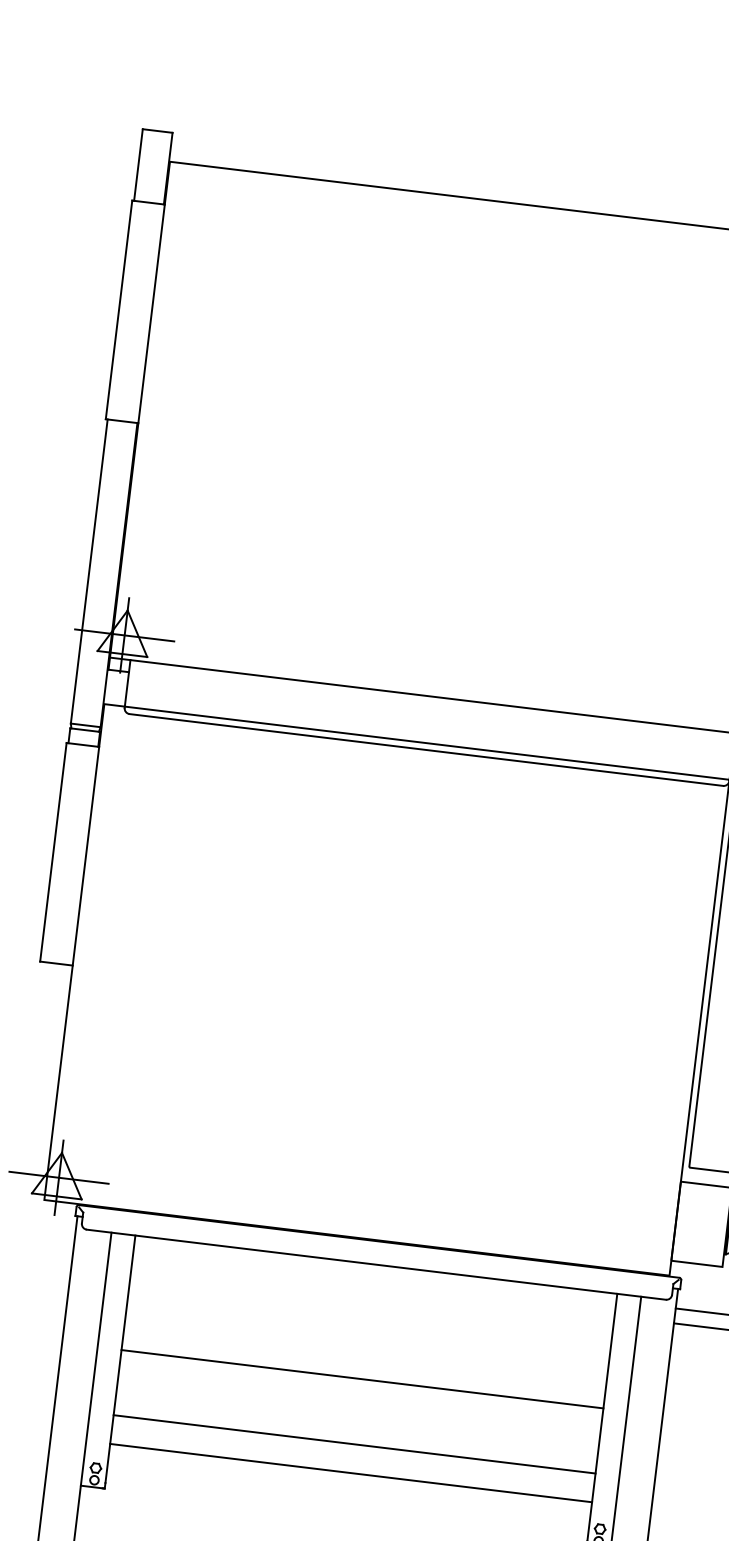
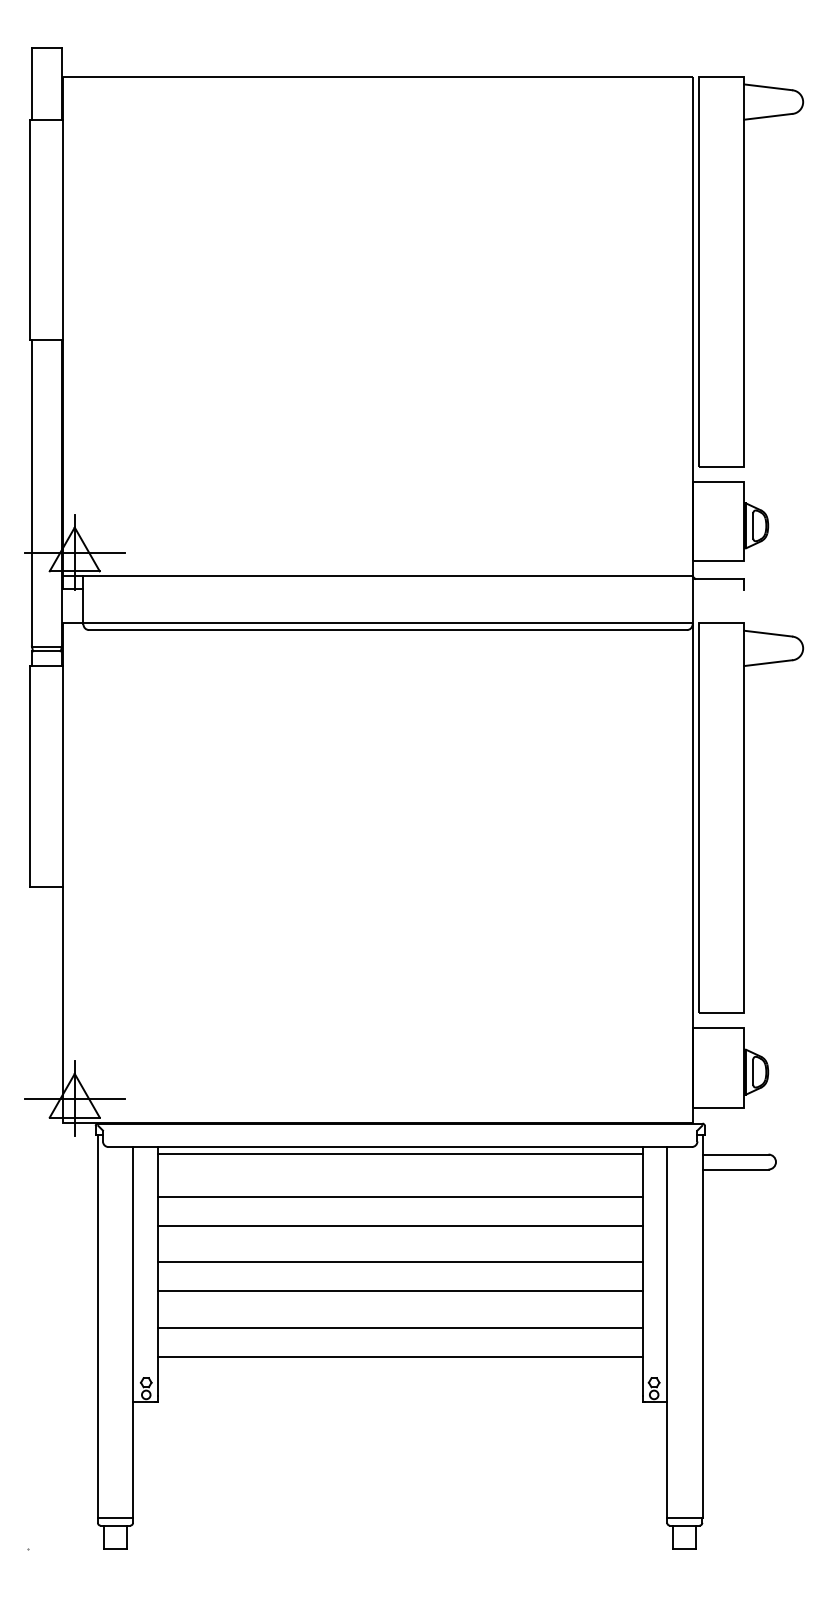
line: (374, 1271) -> (399, 1153), added
line: (369, 1313) -> (399, 1196), added
line: (366, 1342) -> (399, 1225), added
line: (358, 1408) -> (399, 1291), added

